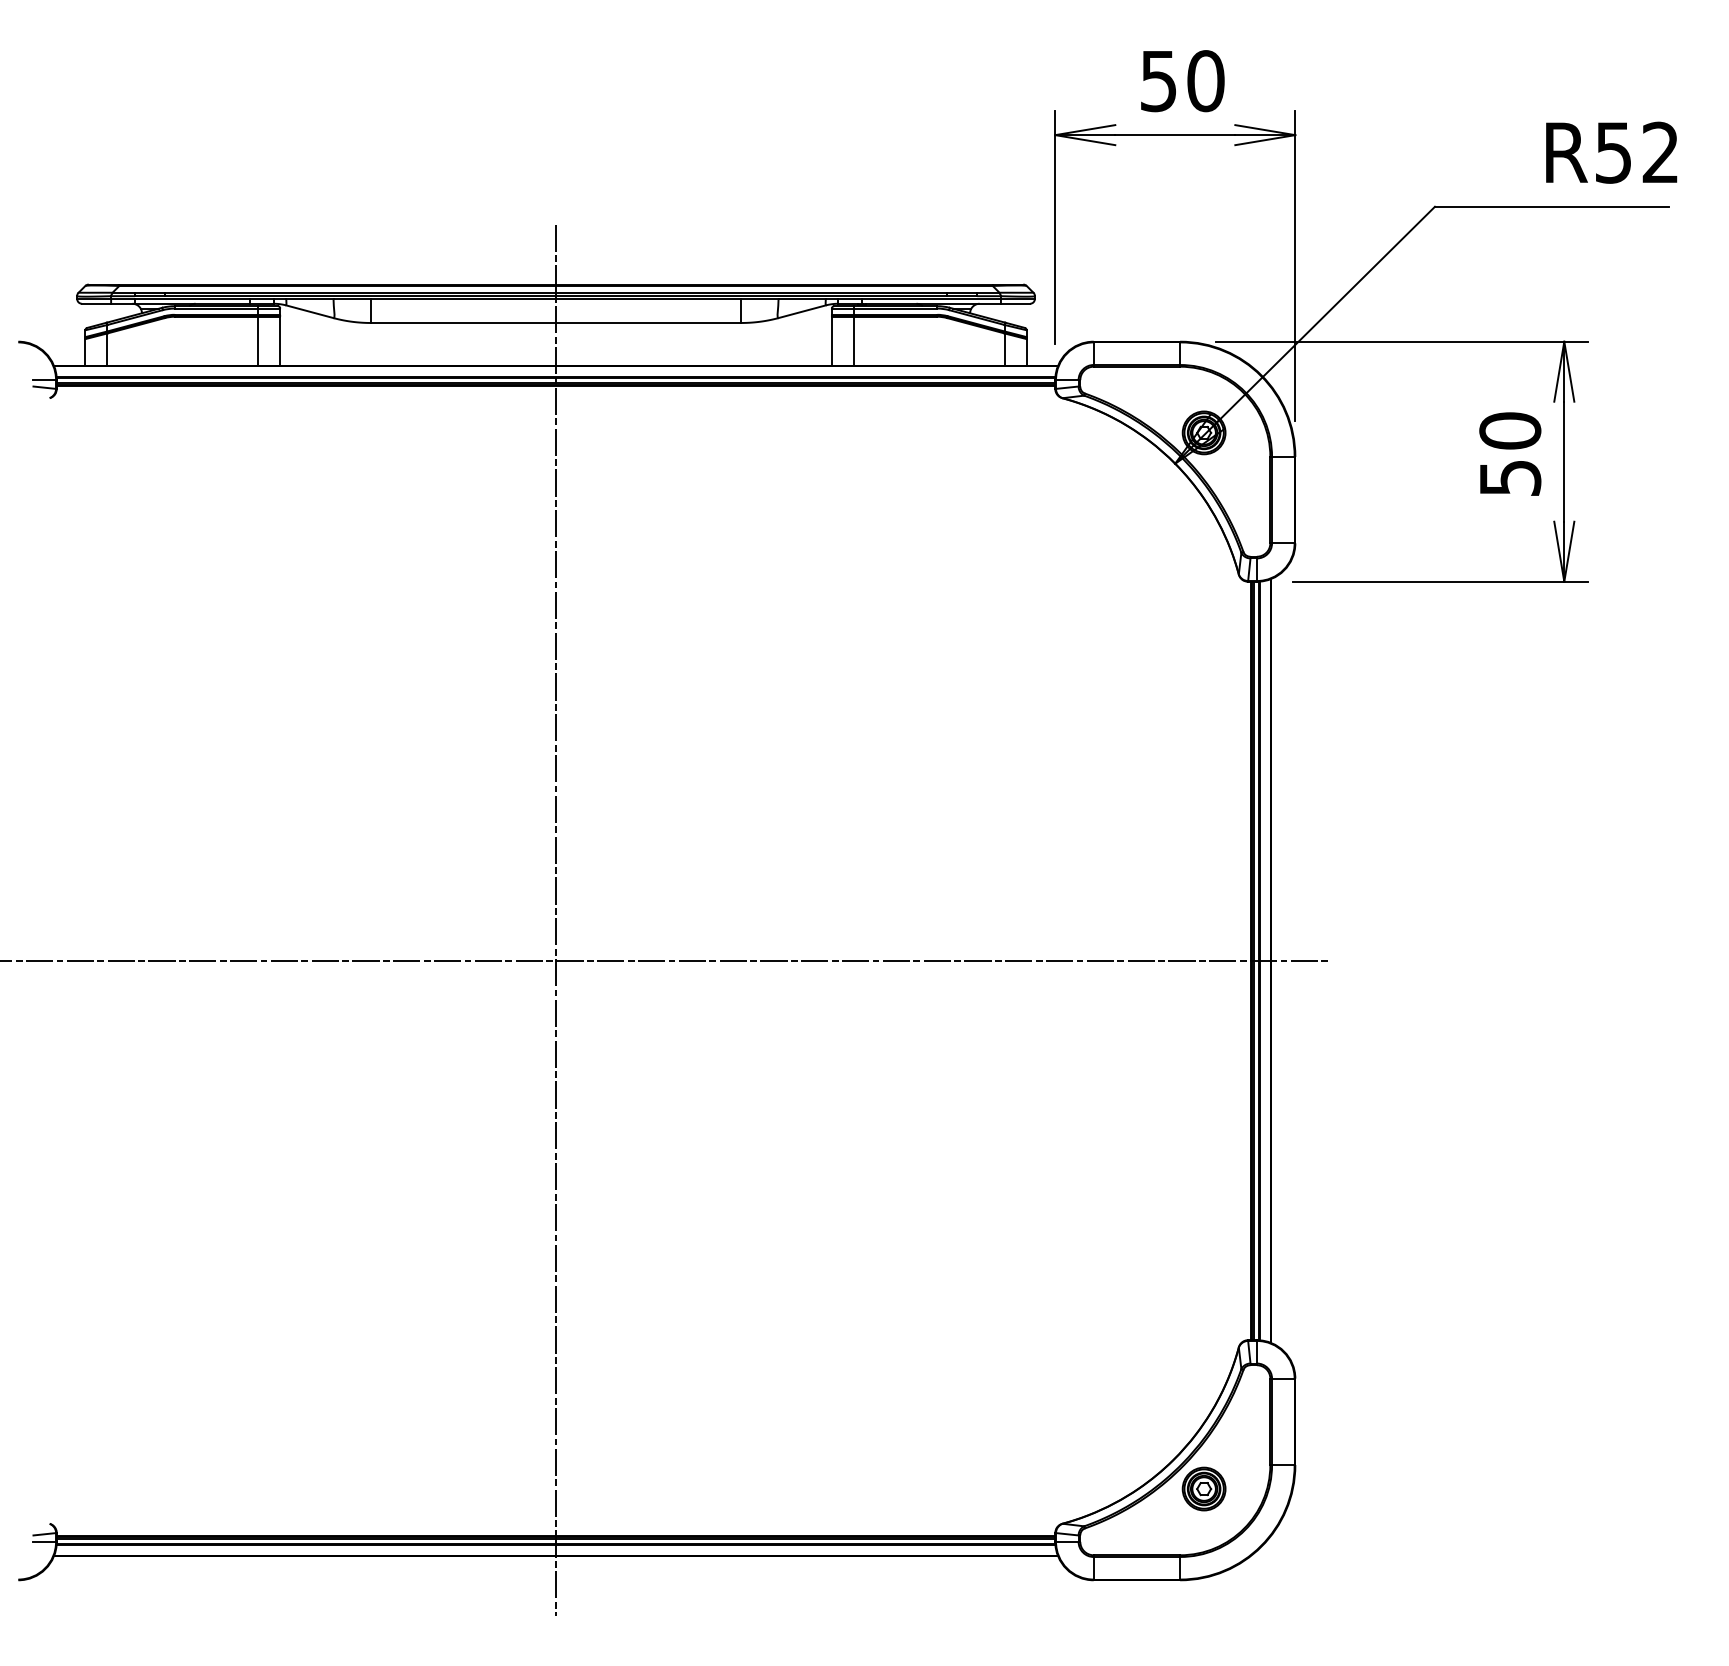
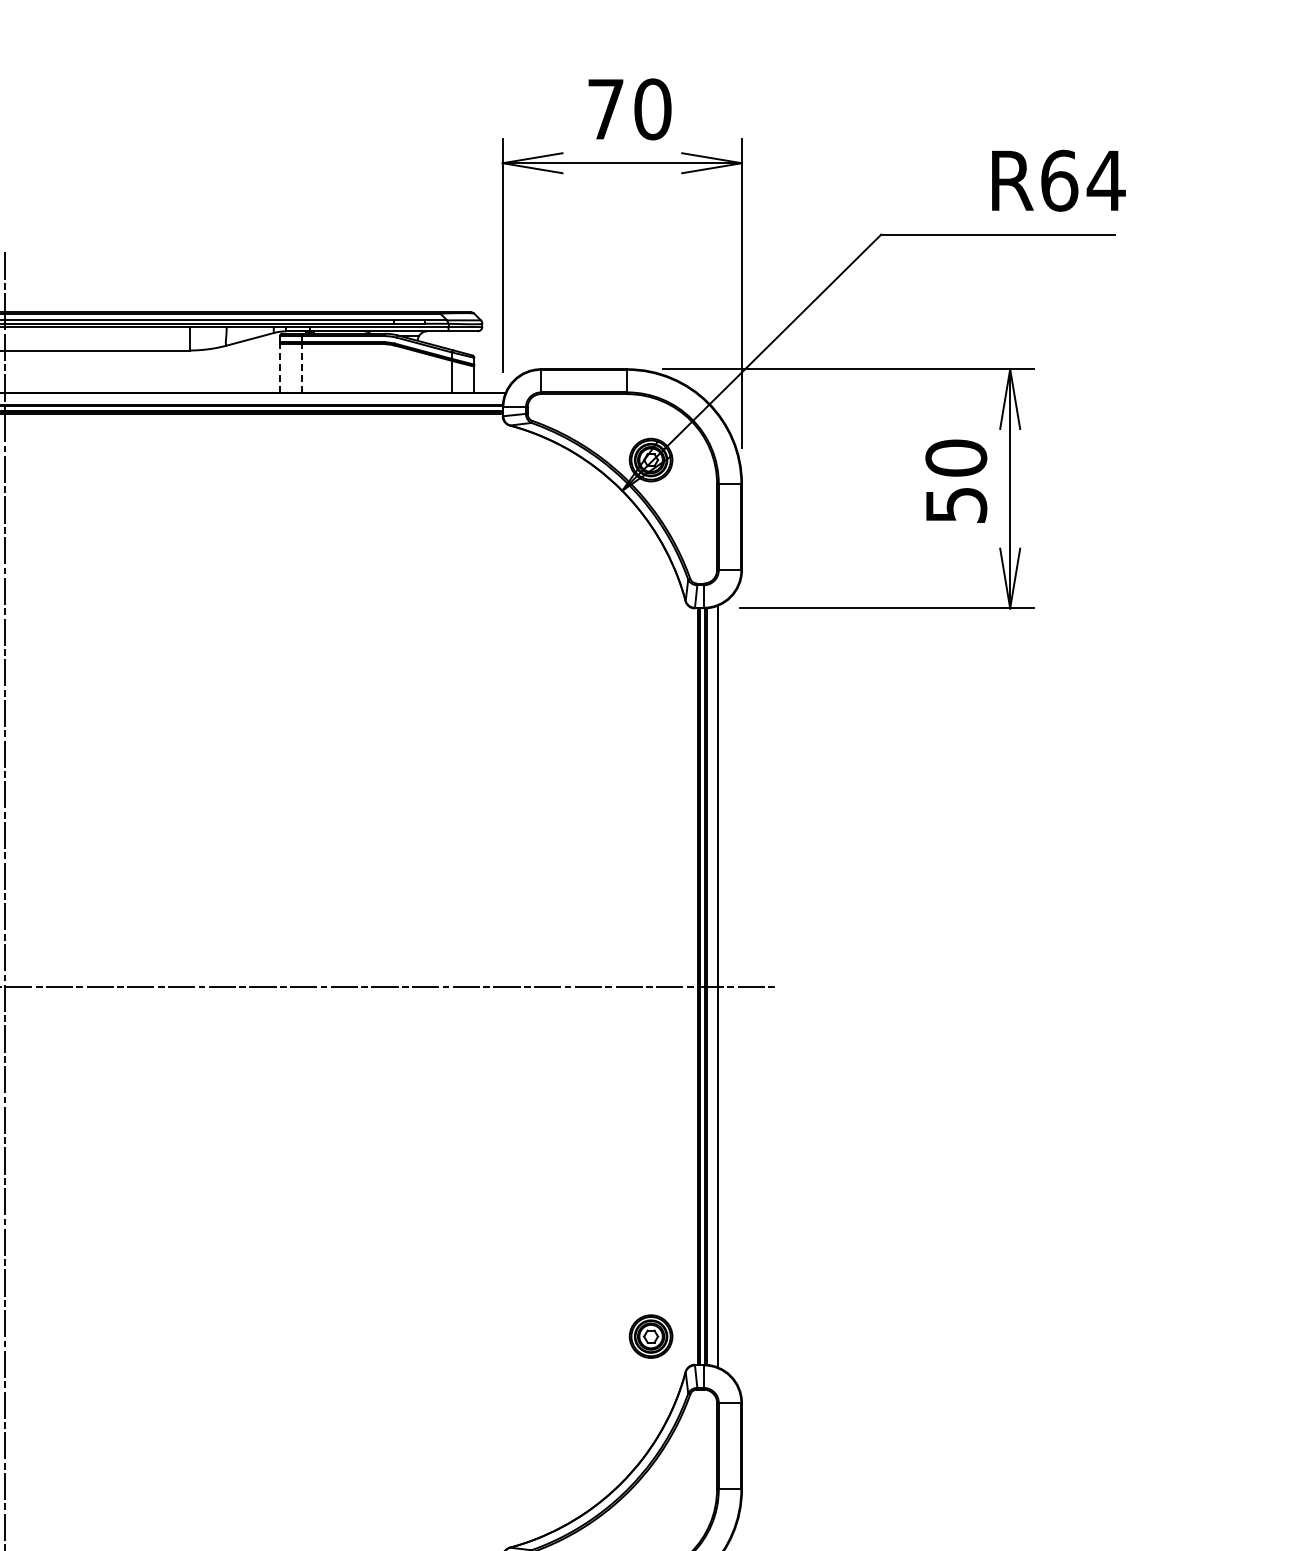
text: (1158, 81) -> (605, 109), 50 -> 70
text: (1637, 152) -> (1083, 180), R52 -> R64
line: (831, 340) -> (279, 367), solid -> dashed
line: (853, 340) -> (301, 367), solid -> dashed
part: (1203, 1488) -> (650, 1336), moved

